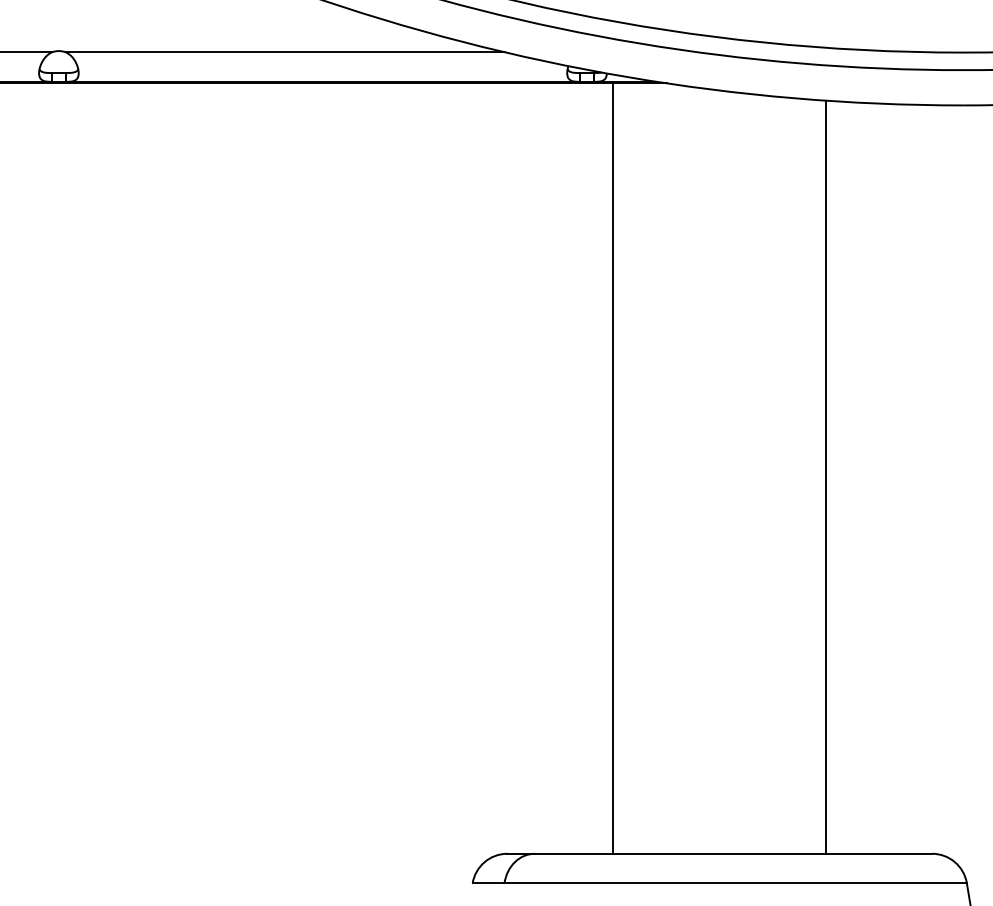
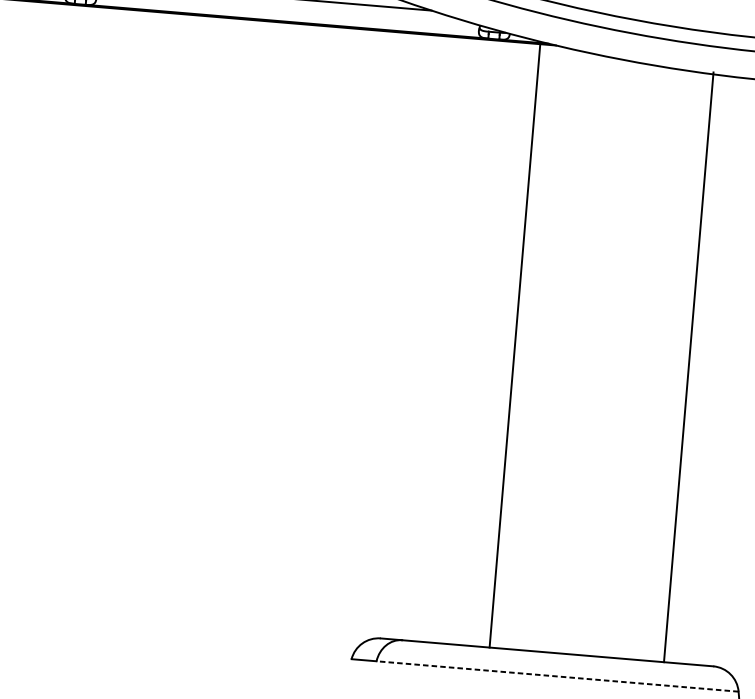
line: (613, 468) -> (514, 345), moved
line: (826, 476) -> (689, 366), moved
line: (735, 883) -> (557, 676), solid -> dashed

